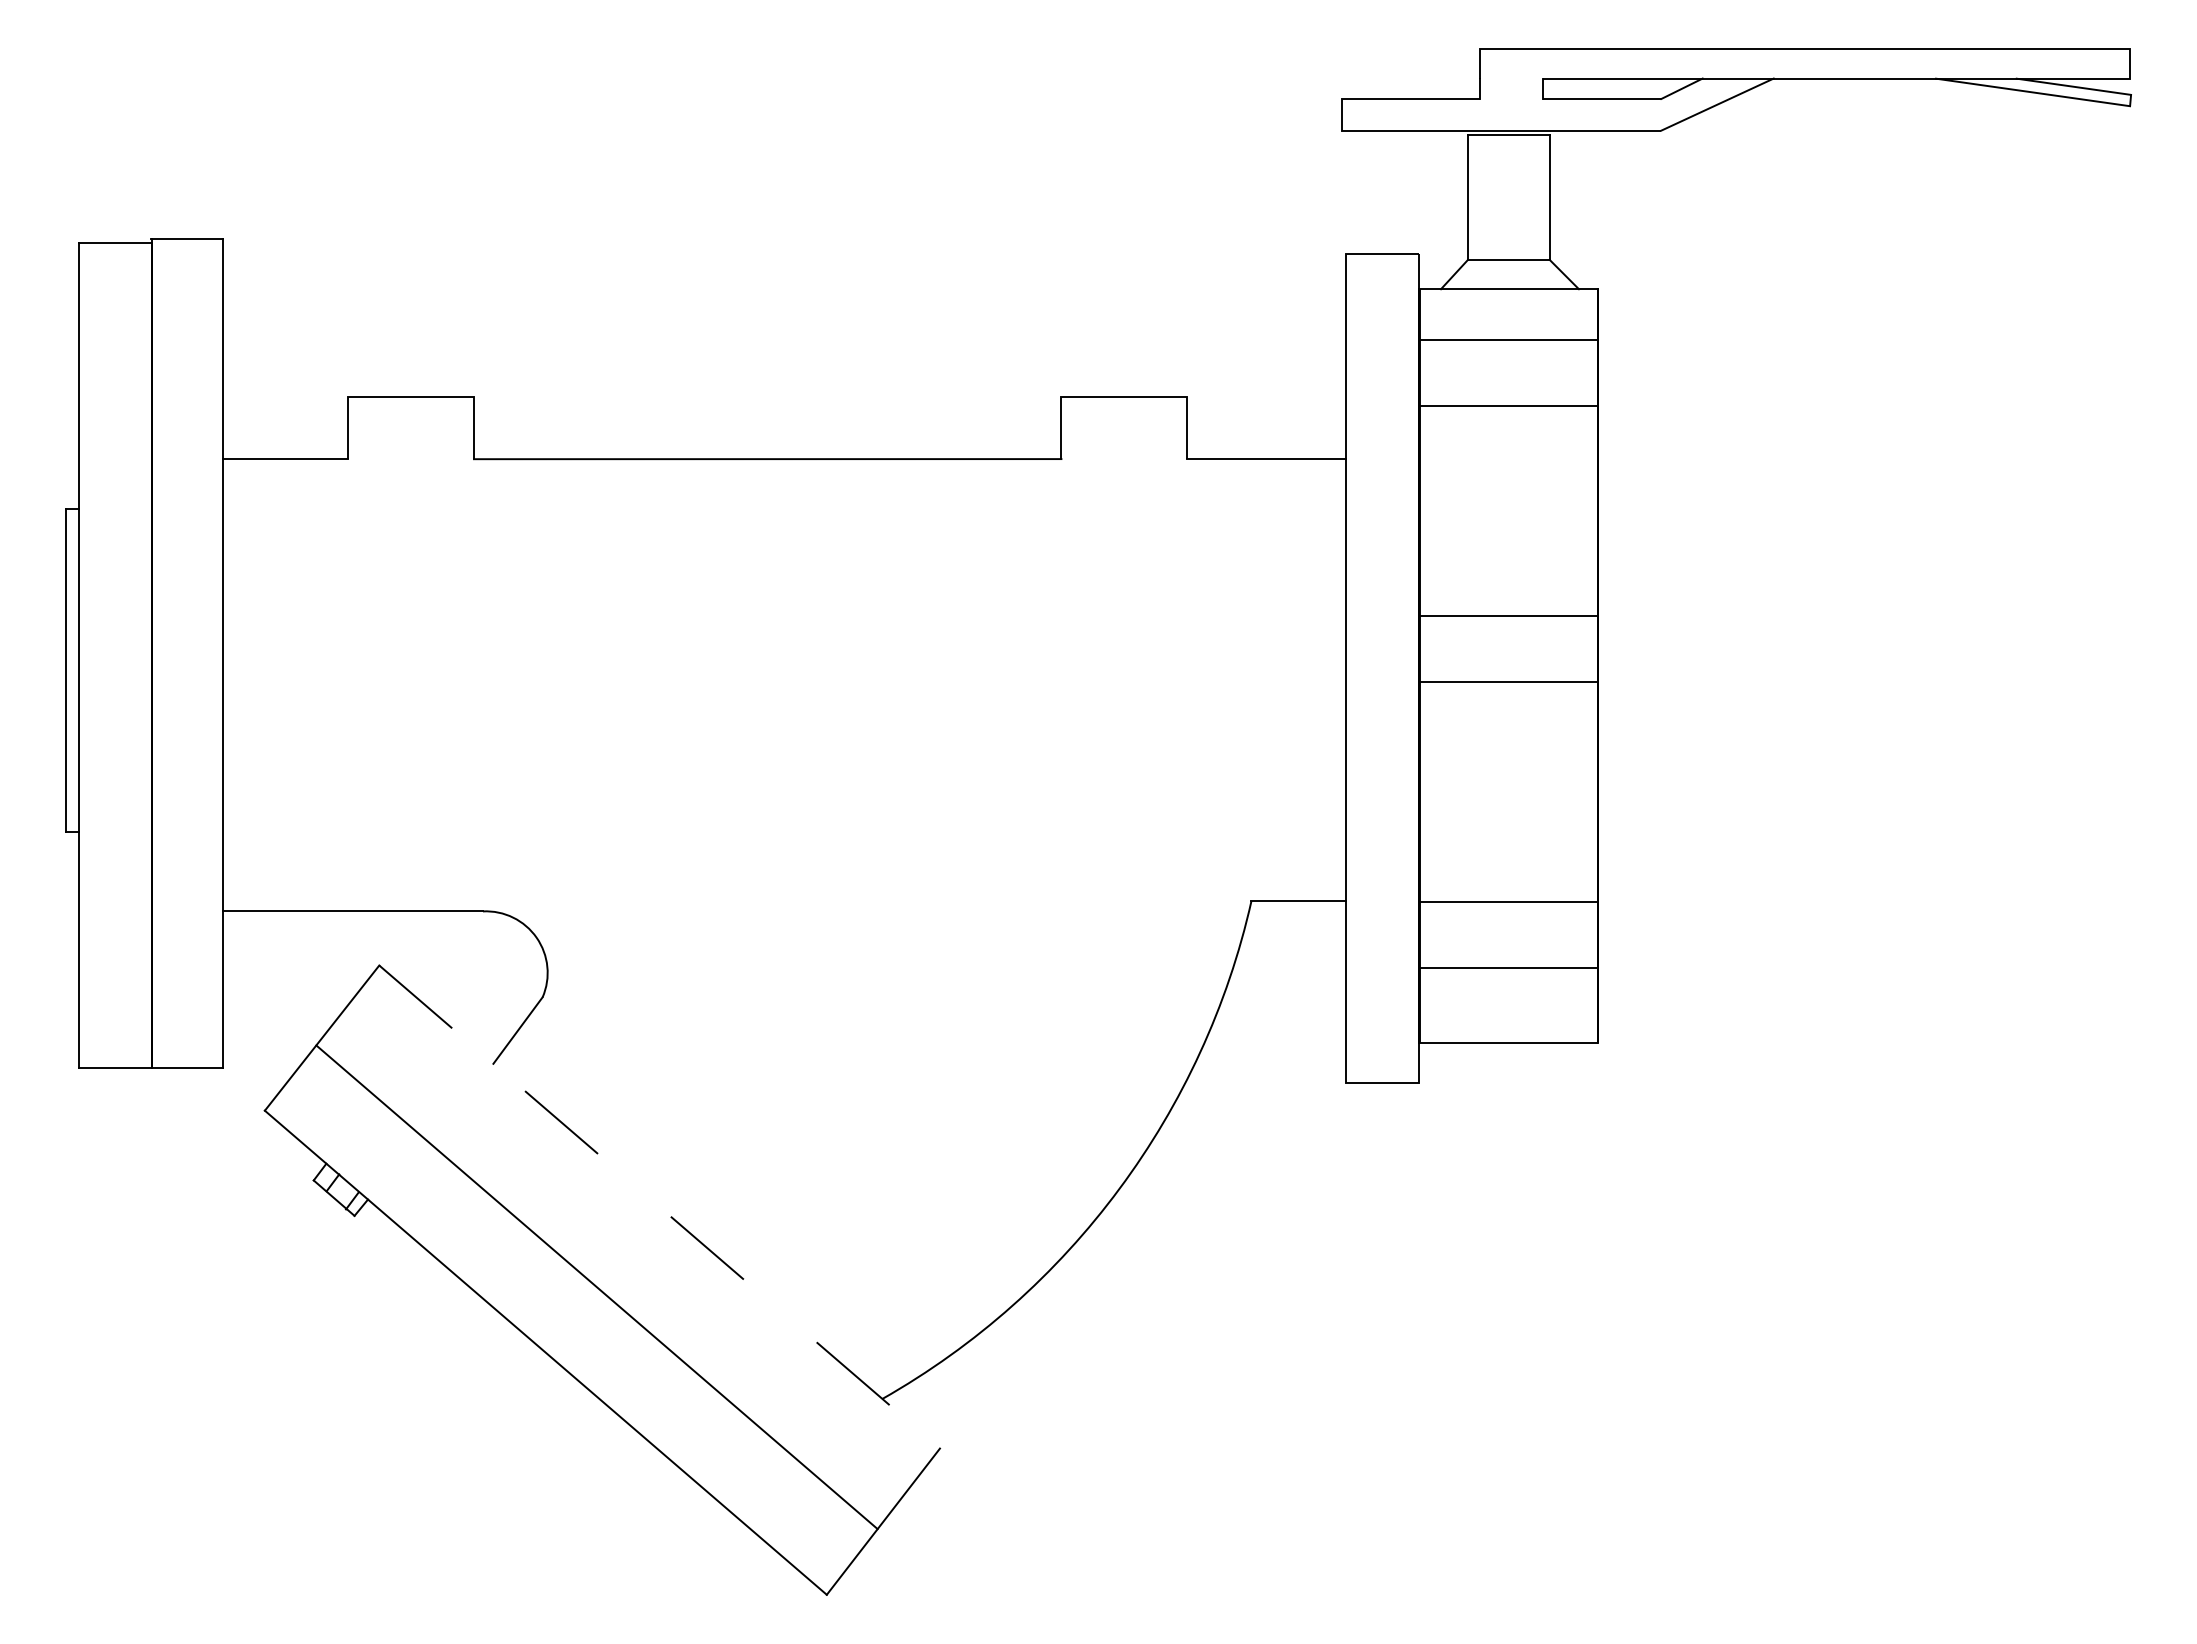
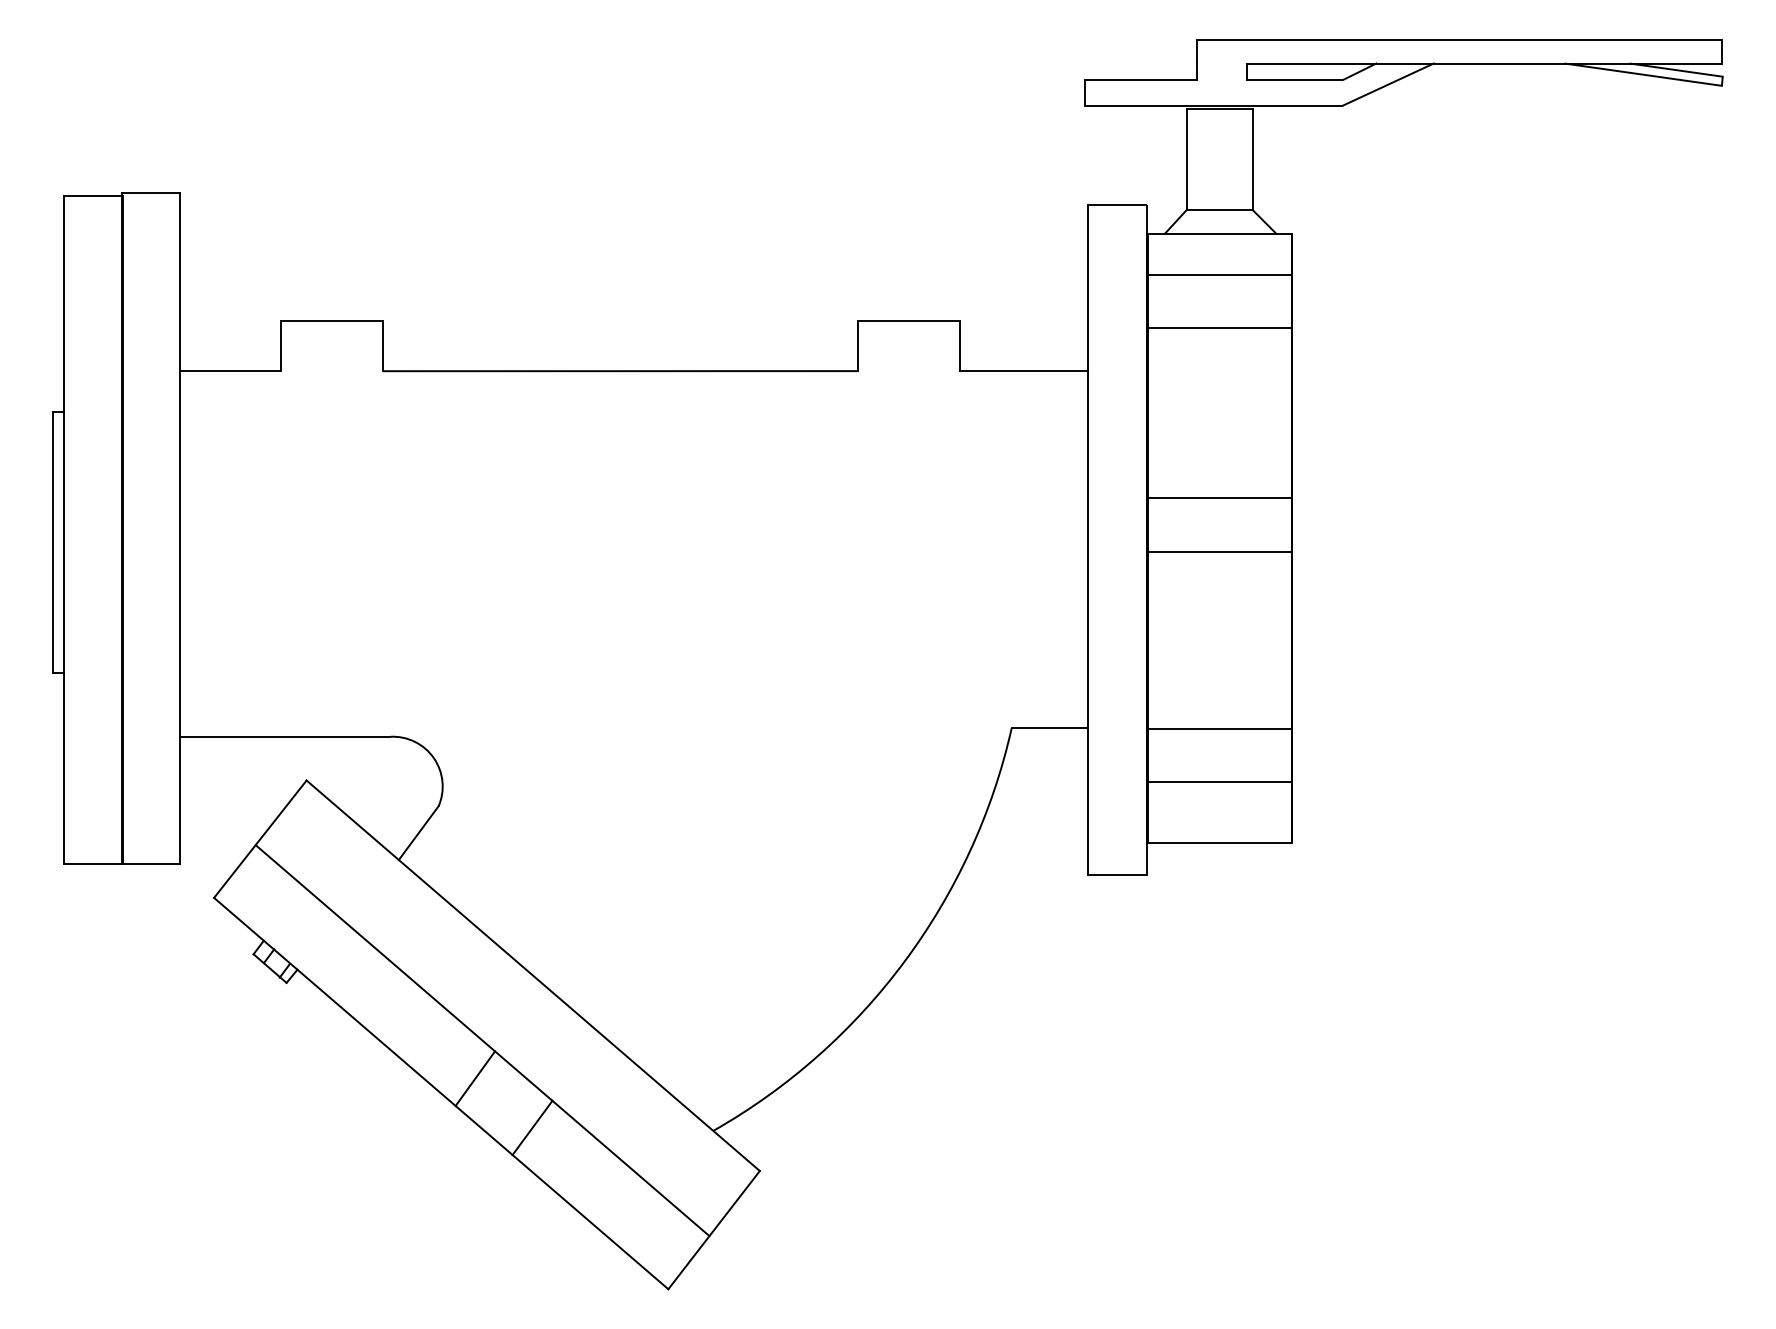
line: (660, 1207) -> (533, 976), dashed -> solid
line: (587, 1334) -> (474, 1078), added
line: (658, 1394) -> (532, 1127), added

